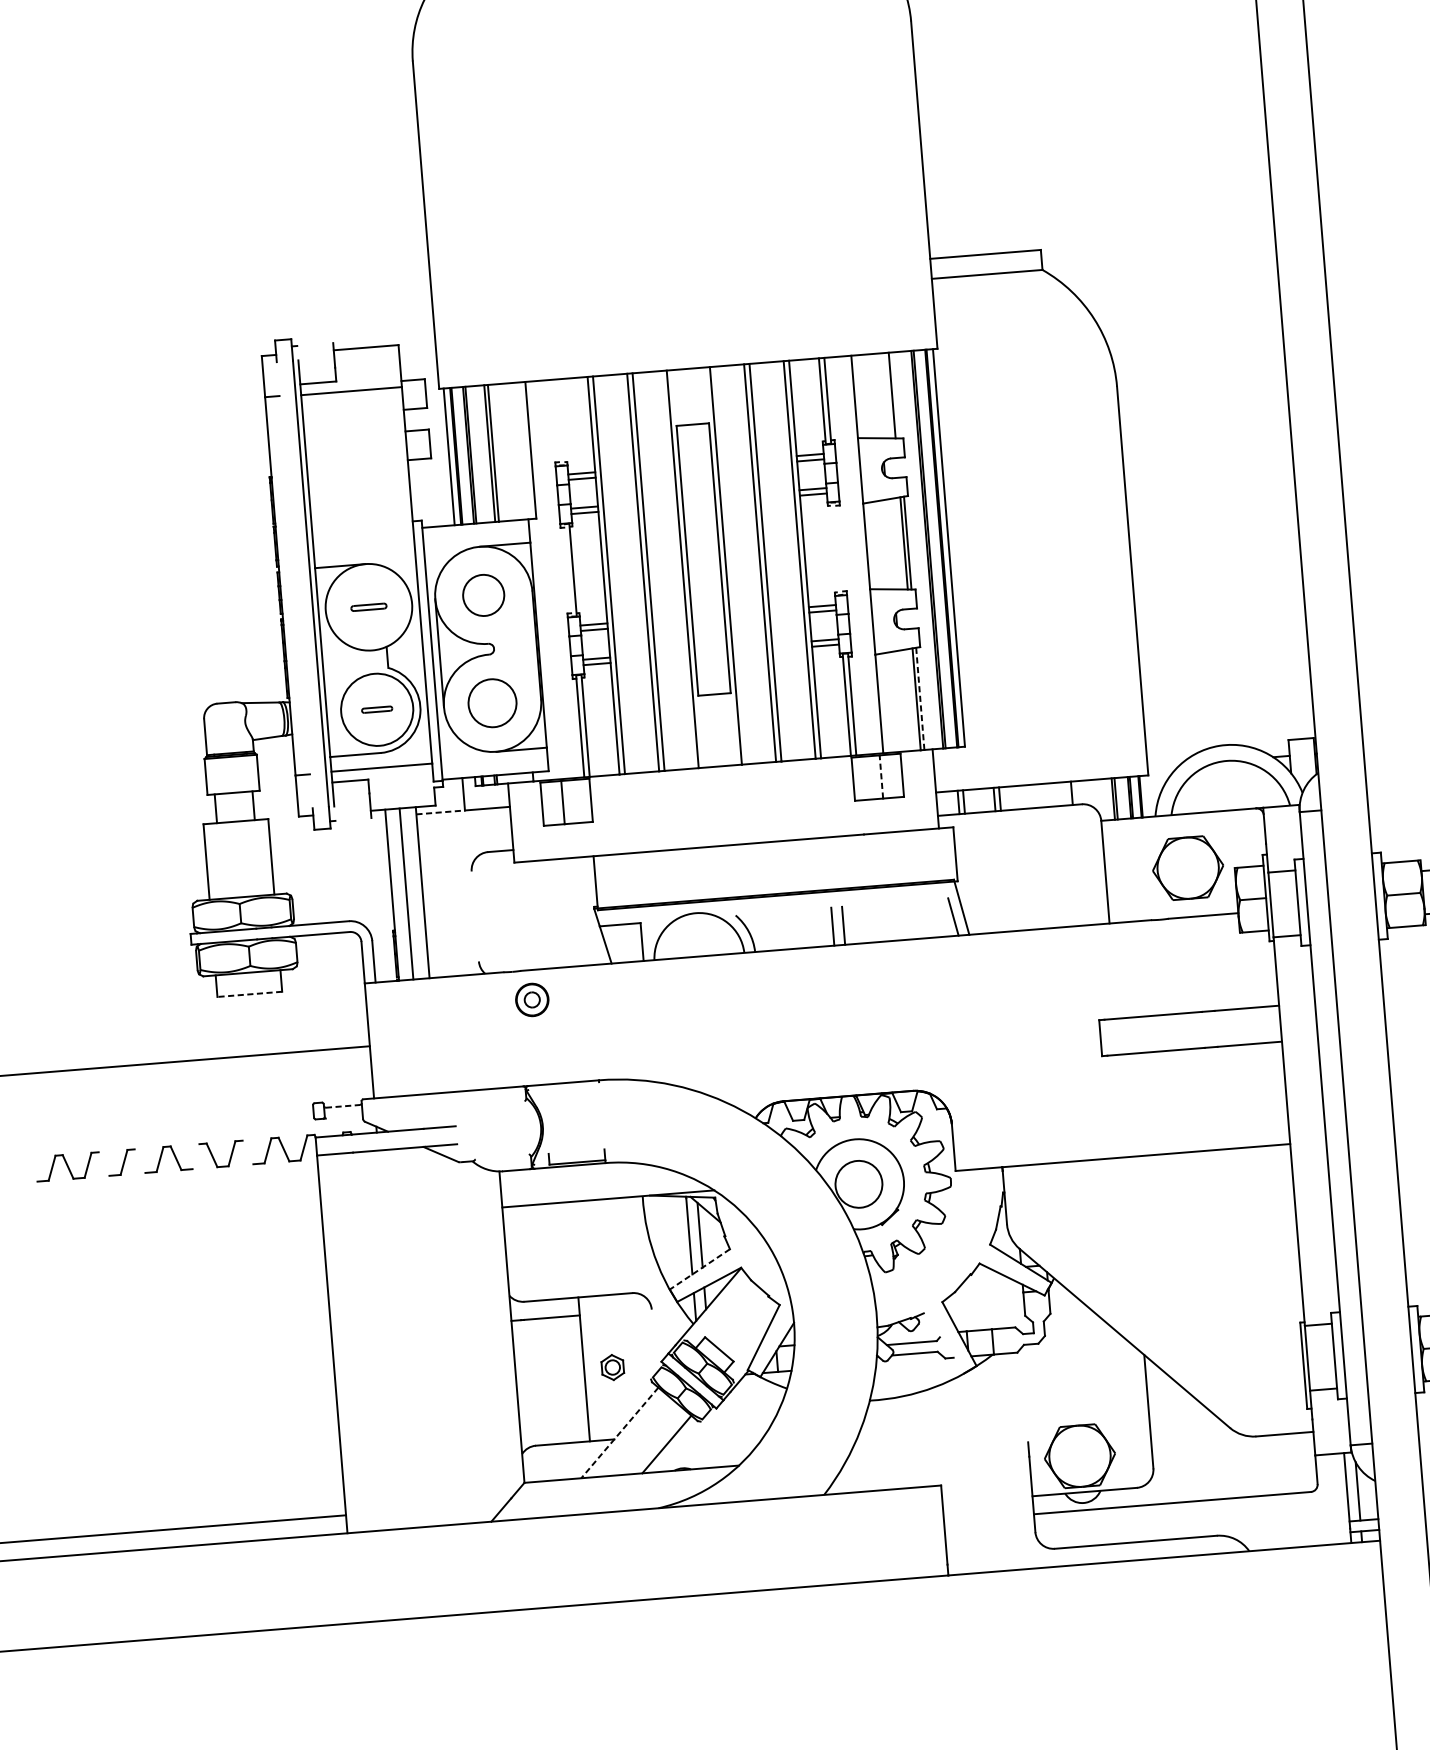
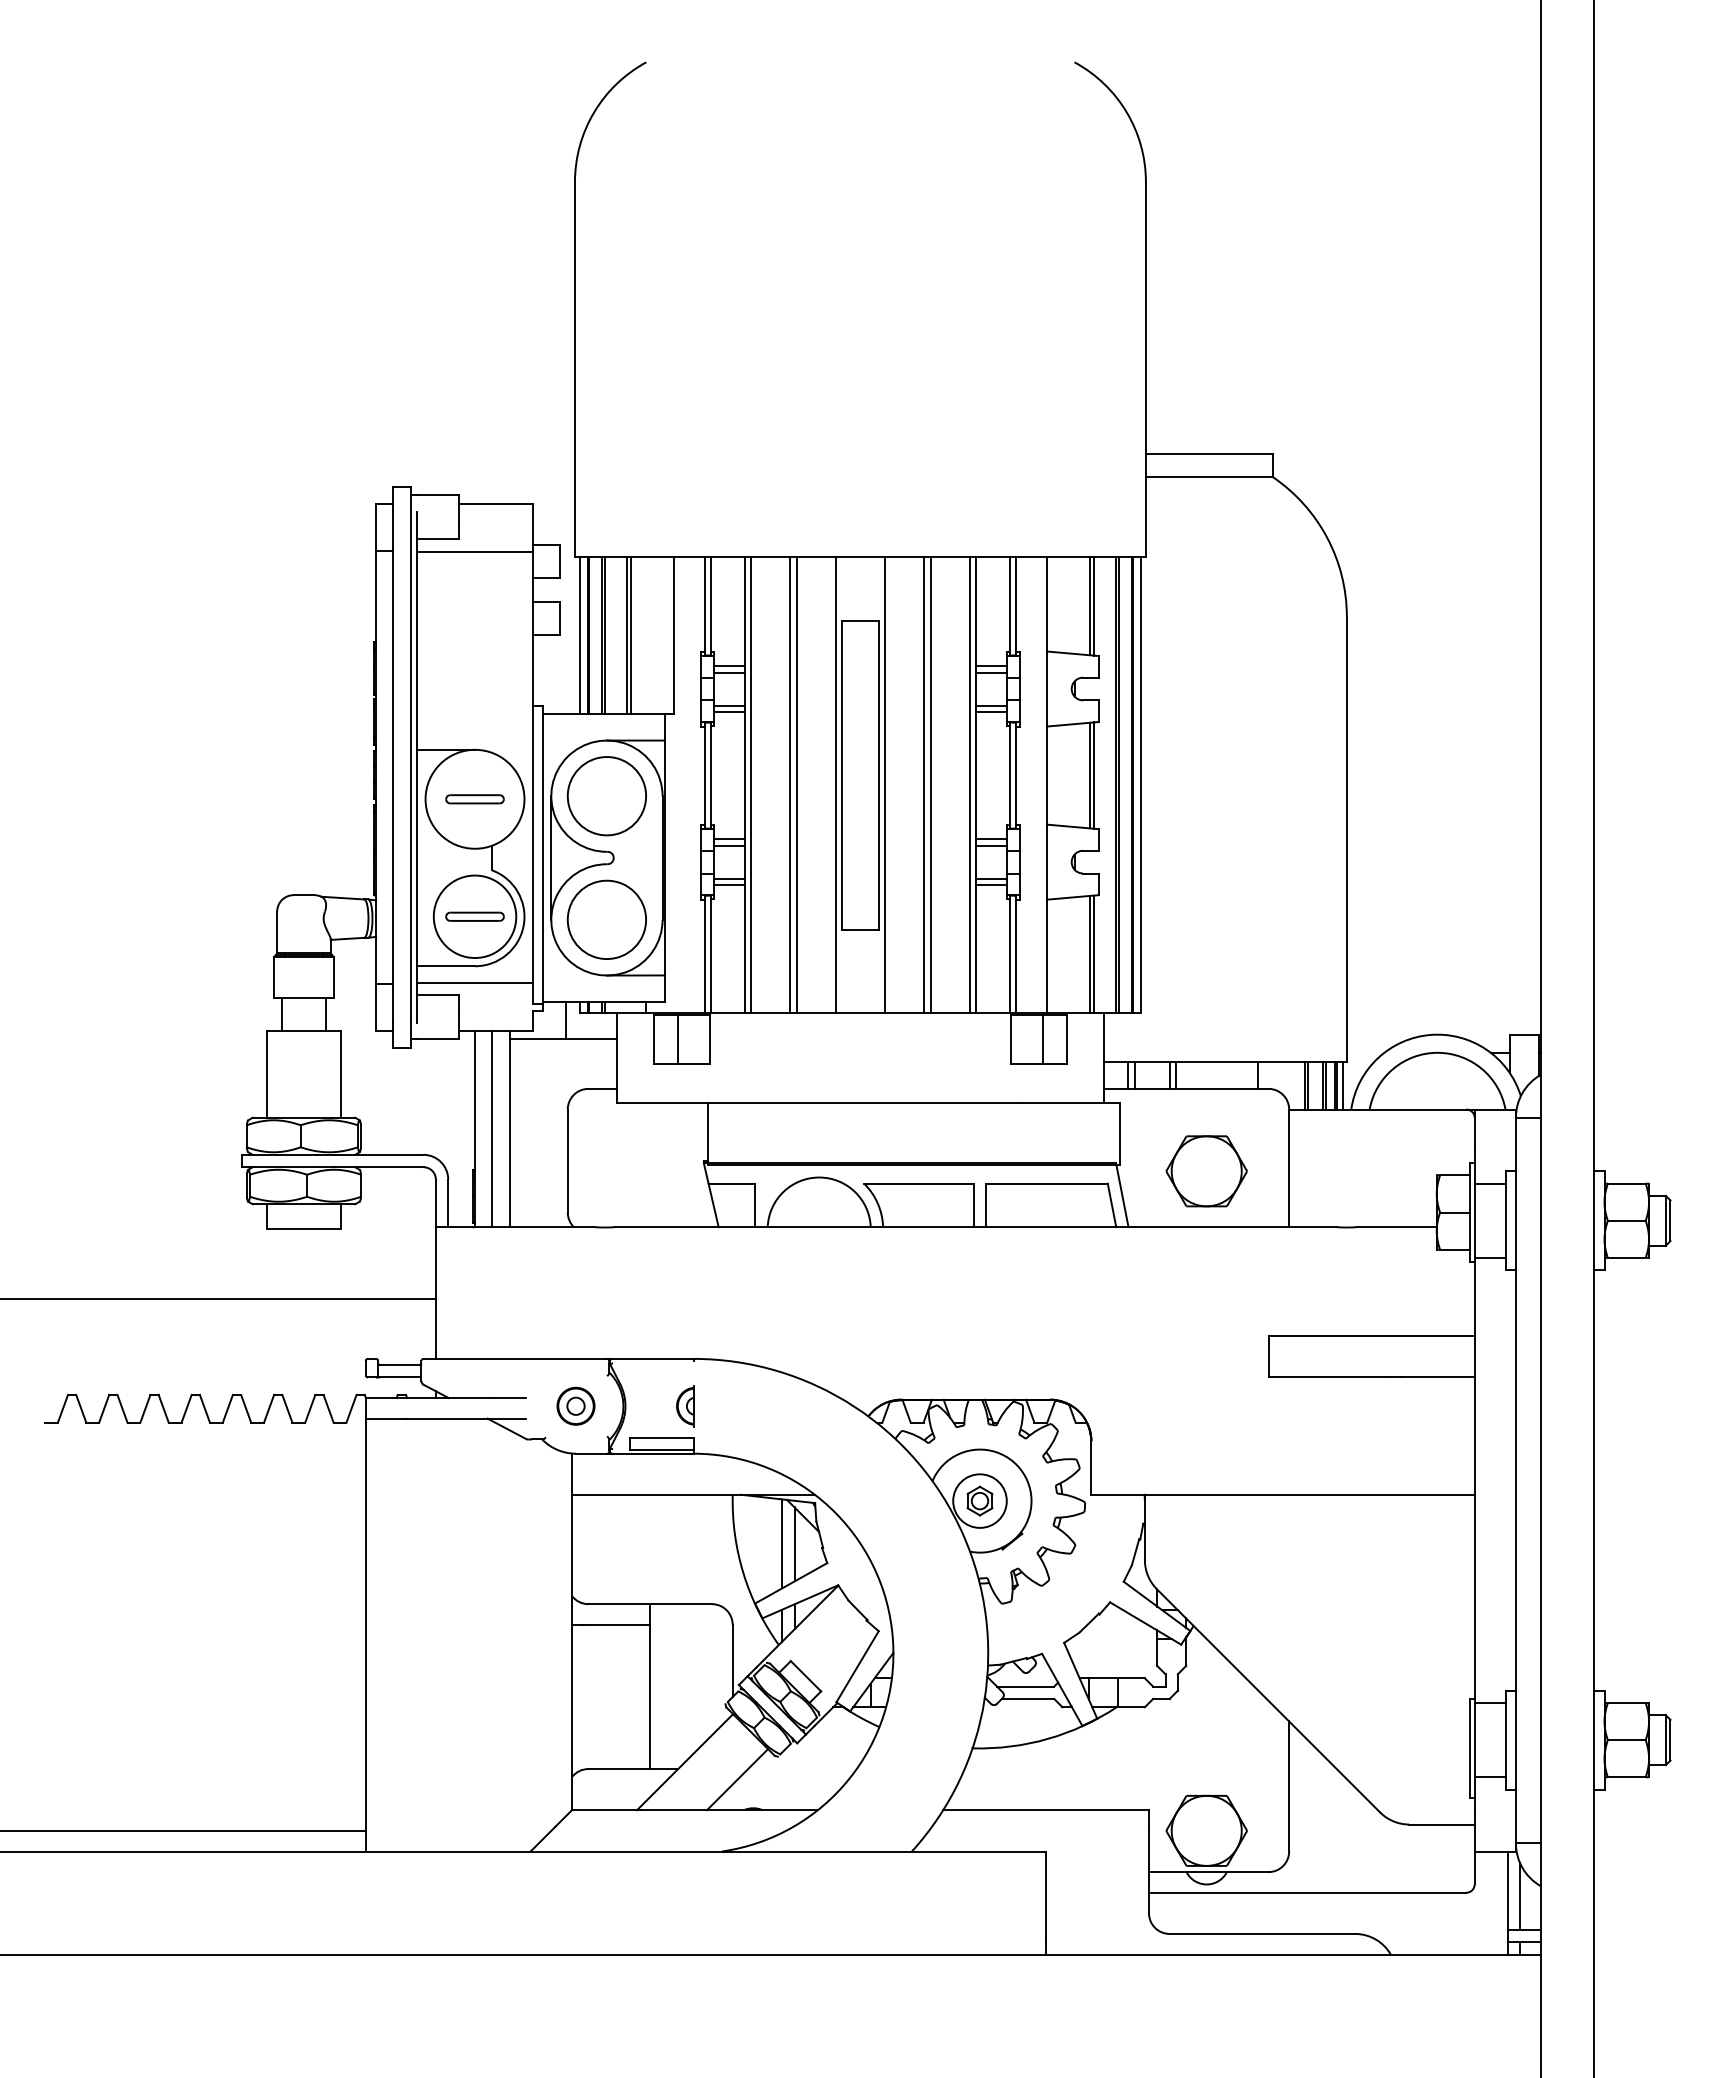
line: (314, 344) -> (437, 495), added
line: (896, 395) -> (1094, 606), added
line: (555, 422) -> (704, 606), added
line: (560, 422) -> (710, 606), added
line: (834, 548) -> (1010, 775), added
line: (839, 548) -> (1016, 775), added
line: (567, 570) -> (704, 775), added
line: (294, 584) -> (392, 766), added
circle: (483, 595) -> (606, 796), size x1.67
part: (368, 607) -> (474, 799), size x1.43
line: (920, 699) -> (1094, 954), dashed -> solid
circle: (492, 702) -> (606, 919), size x1.43
part: (376, 709) -> (474, 916), size x1.67
line: (881, 777) -> (1042, 1039), dashed -> solid
line: (1146, 796) -> (1342, 1085), added
line: (440, 812) -> (537, 1039), dashed -> solid
line: (353, 819) -> (437, 1039), added
part: (1187, 868) -> (1206, 1171), moved
line: (894, 902) -> (1046, 1183), added
line: (782, 911) -> (918, 1183), added
line: (475, 916) -> (567, 1160), added
line: (249, 994) -> (303, 1229), dashed -> solid
part: (531, 999) -> (575, 1405), moved
line: (342, 1106) -> (399, 1365), dashed -> solid
line: (344, 1117) -> (400, 1377), added
part: (595, 1122) -> (685, 1406), added
line: (248, 1152) -> (287, 1408), added
line: (576, 1152) -> (661, 1438), added
line: (195, 1156) -> (227, 1408), added
line: (139, 1160) -> (163, 1408), added
line: (104, 1163) -> (122, 1408), added
line: (699, 1269) -> (790, 1583), dashed -> solid
line: (654, 1340) -> (732, 1660), added
line: (944, 1342) -> (1062, 1689), added
part: (612, 1367) -> (979, 1500), moved
line: (620, 1433) -> (685, 1762), dashed -> solid
line: (938, 1449) -> (1046, 1810), added

